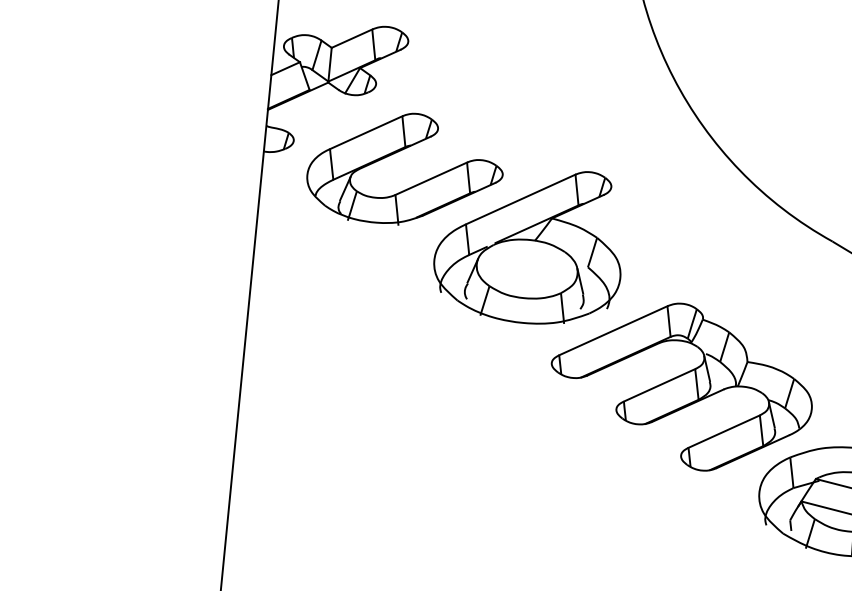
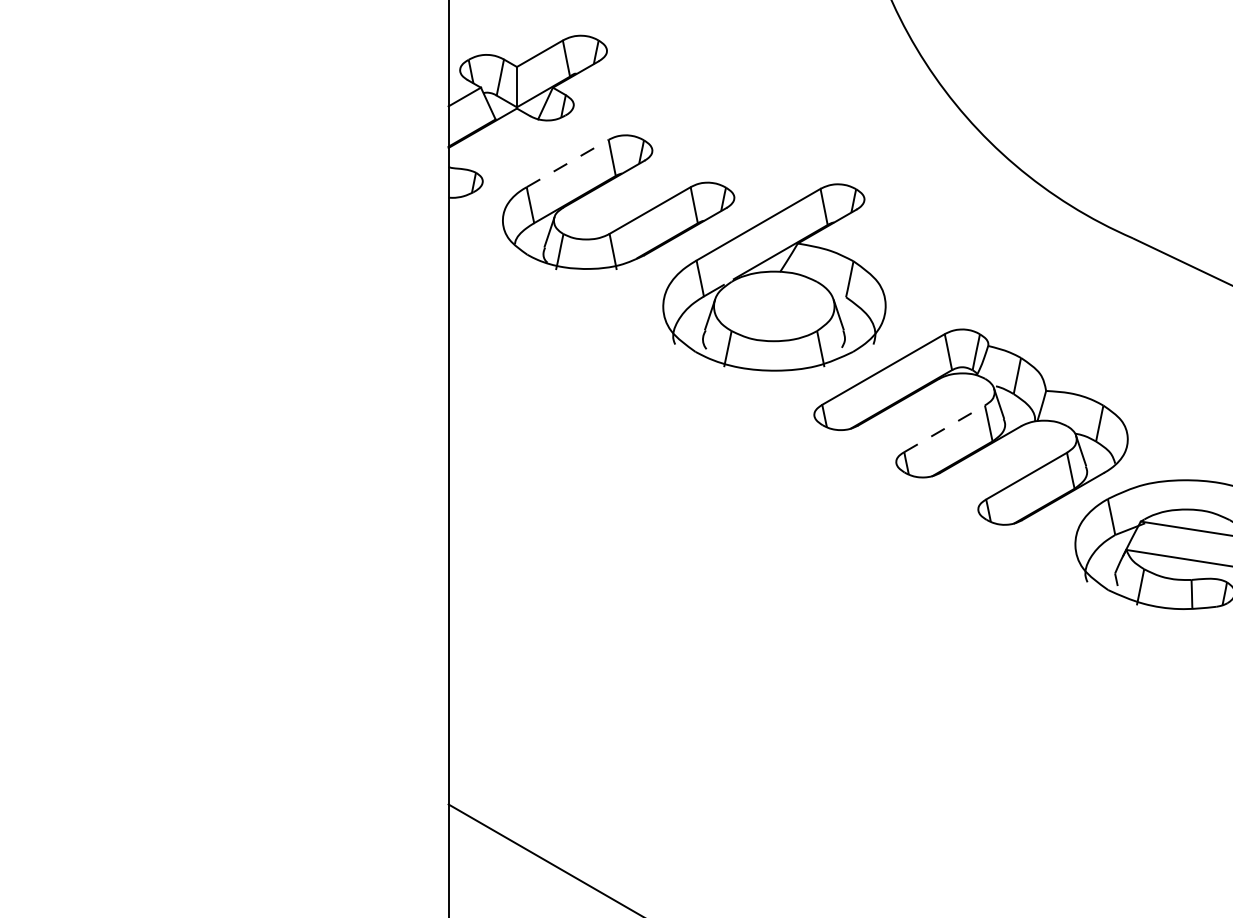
line: (366, 132) -> (568, 163), solid -> dashed
line: (659, 385) -> (944, 428), solid -> dashed

